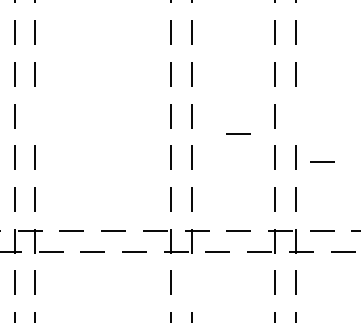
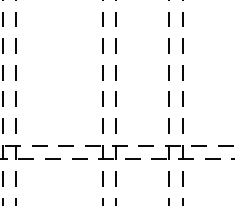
line: (33, 115) -> (15, 72), added
line: (295, 115) -> (182, 72), added
line: (237, 133) -> (145, 83), removed
line: (320, 161) -> (198, 101), removed
line: (190, 282) -> (115, 178), added

